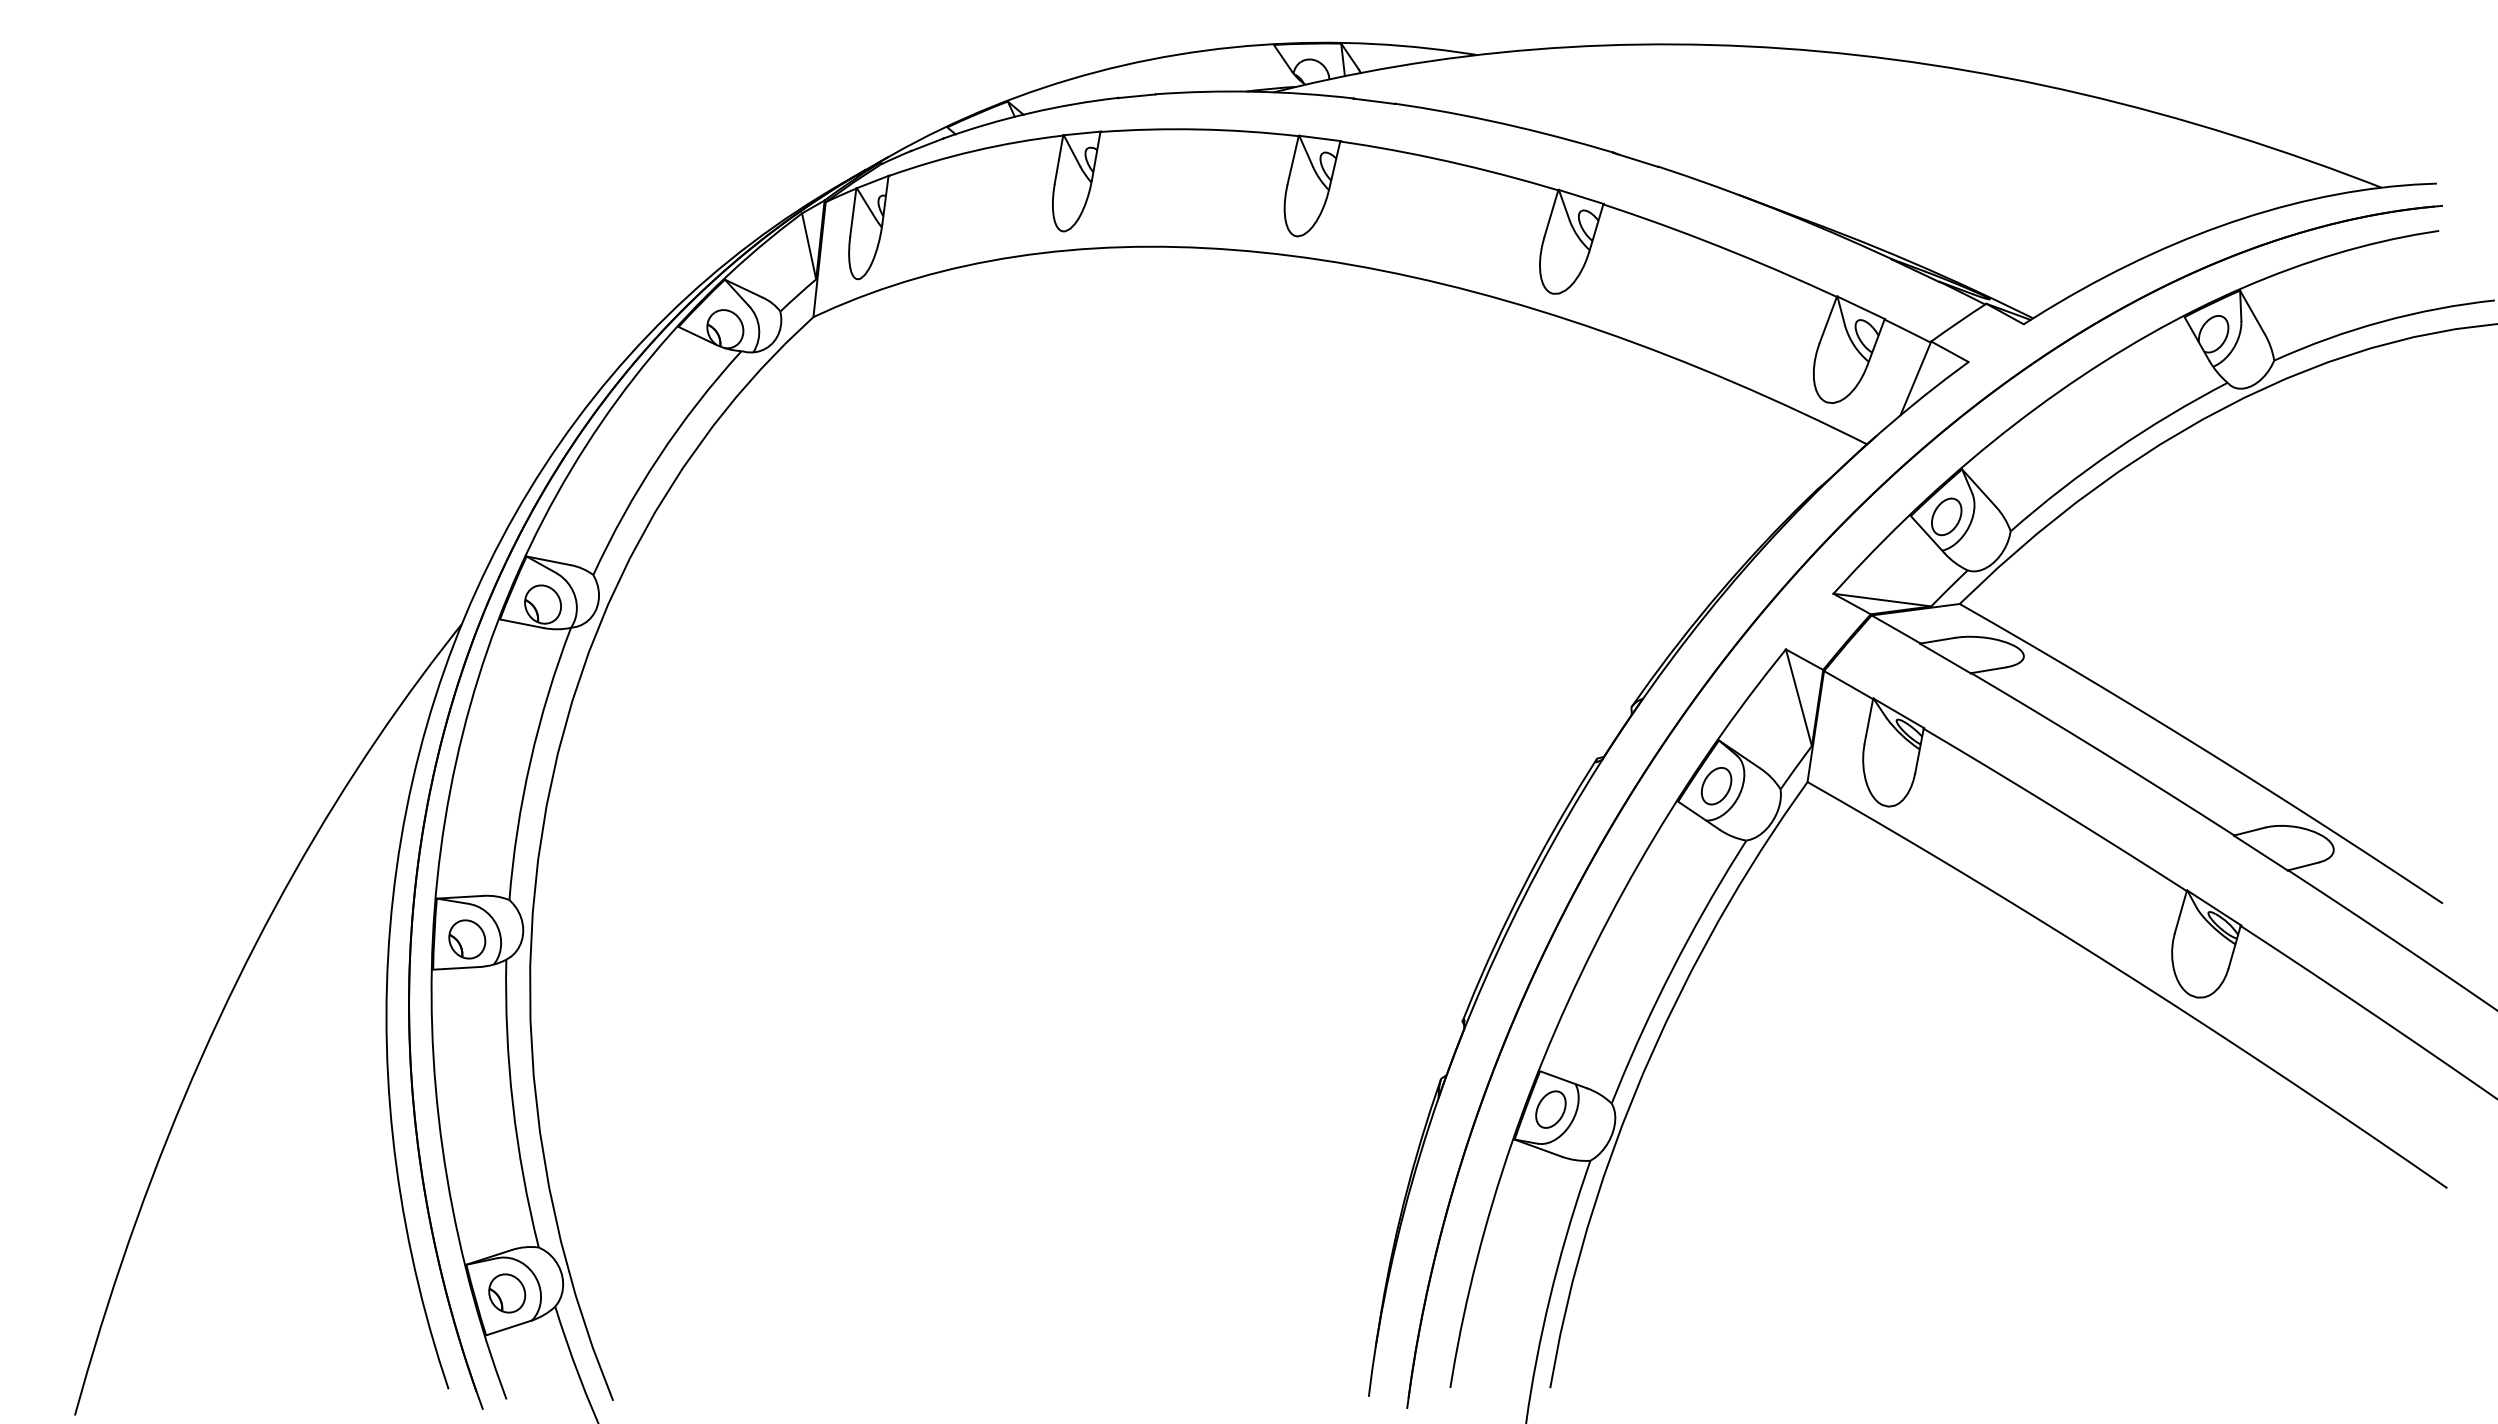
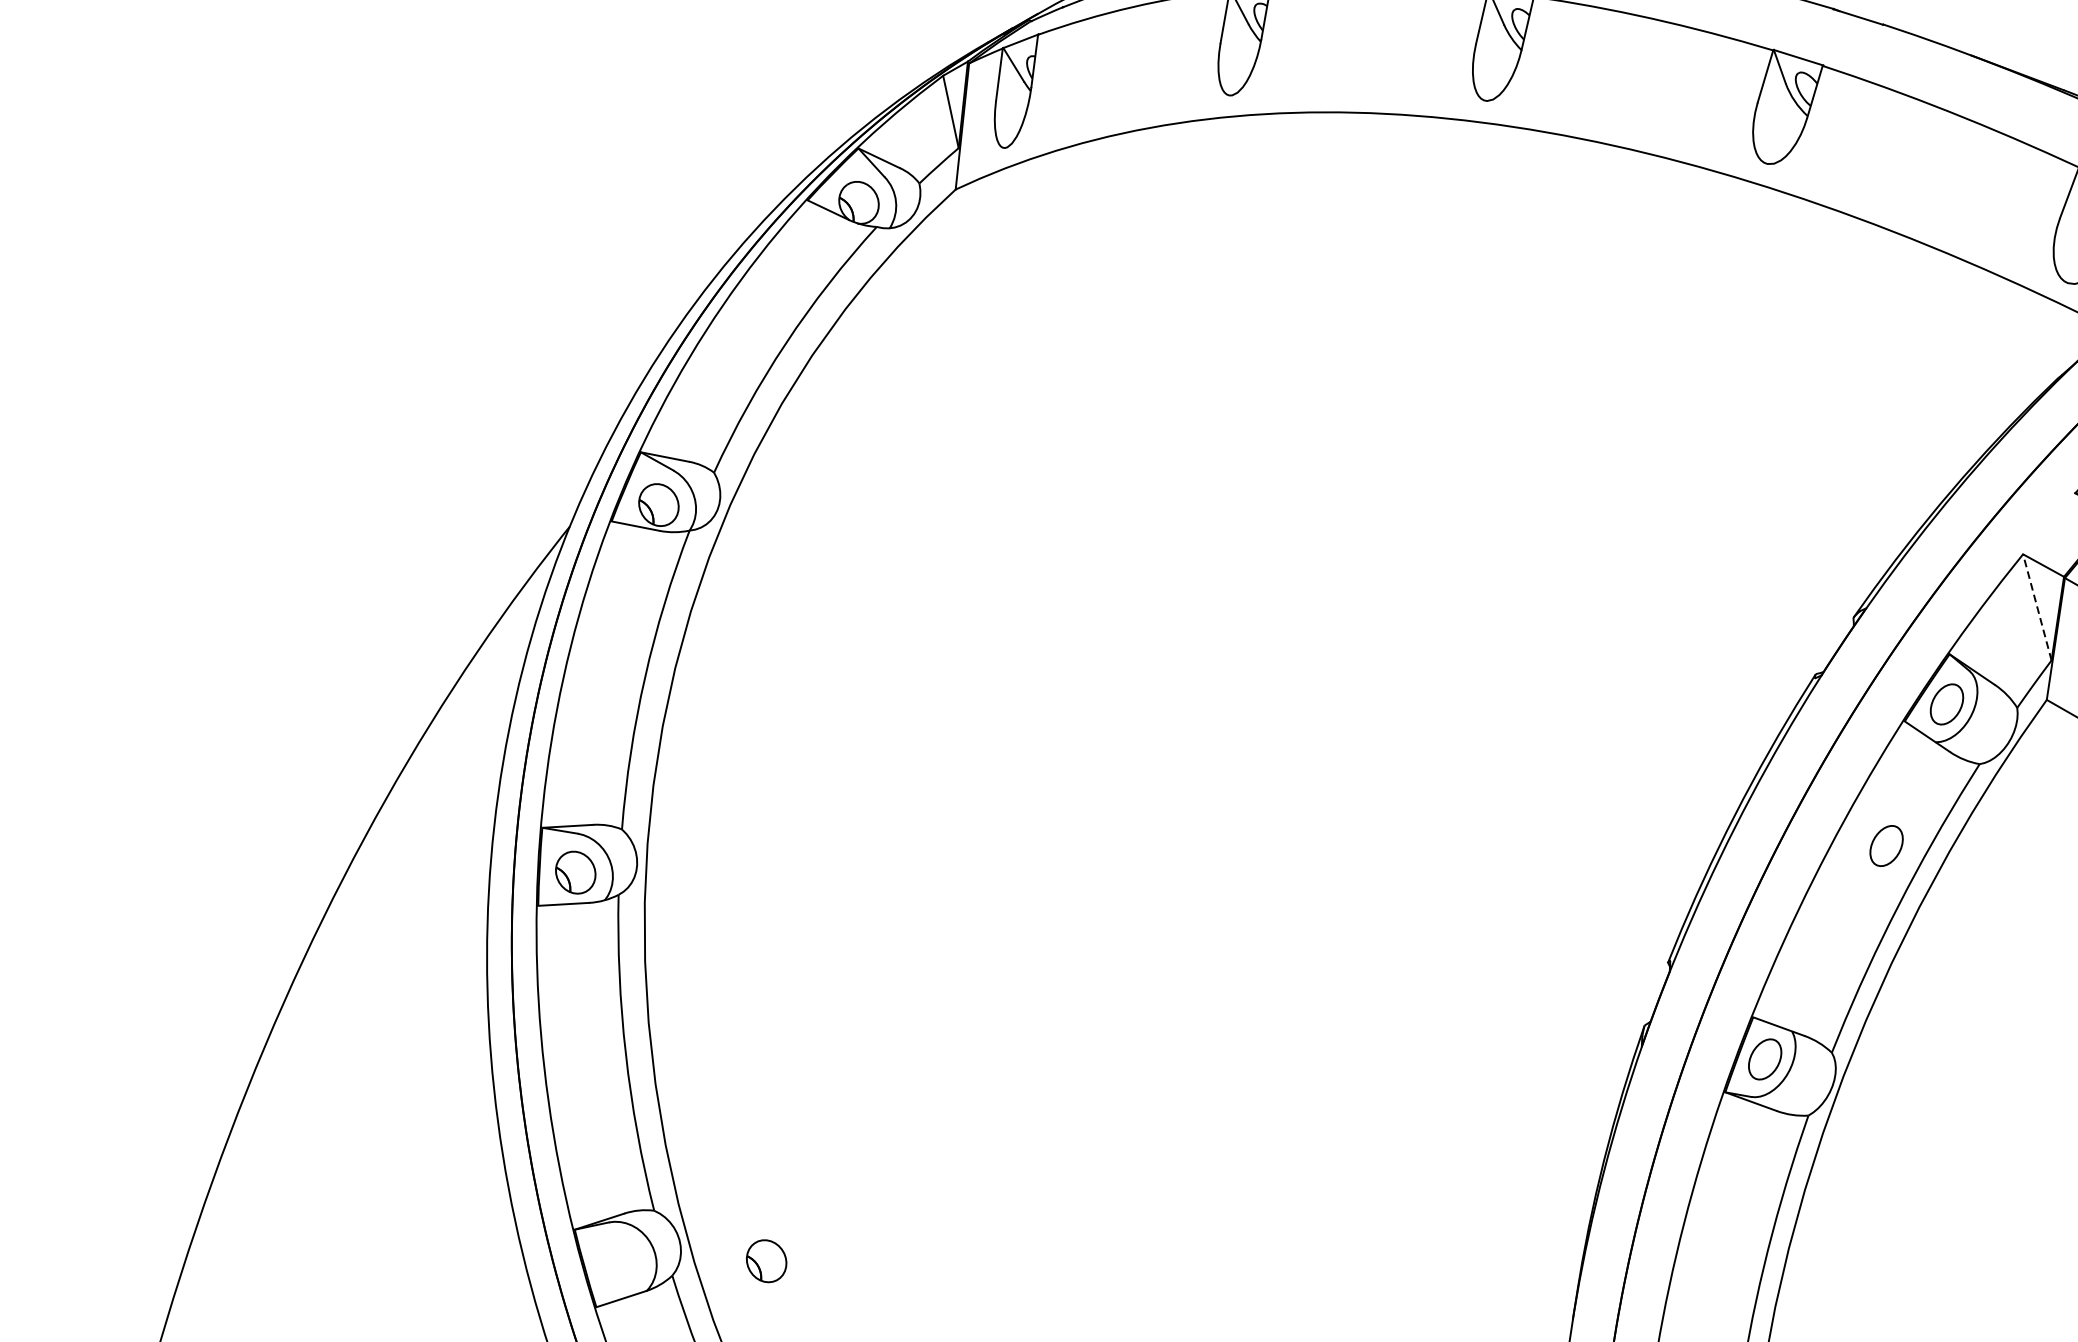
line: (1798, 697) -> (2036, 607), solid -> dashed
part: (1661, 915) -> (1886, 846), added
part: (507, 1293) -> (766, 1261), moved

